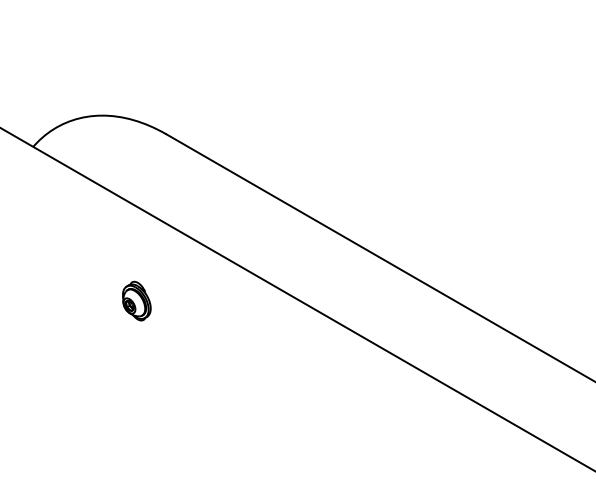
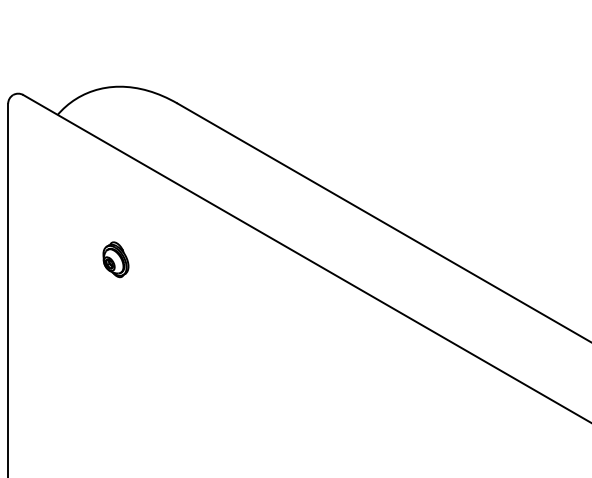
part: (136, 300) -> (115, 259), moved

